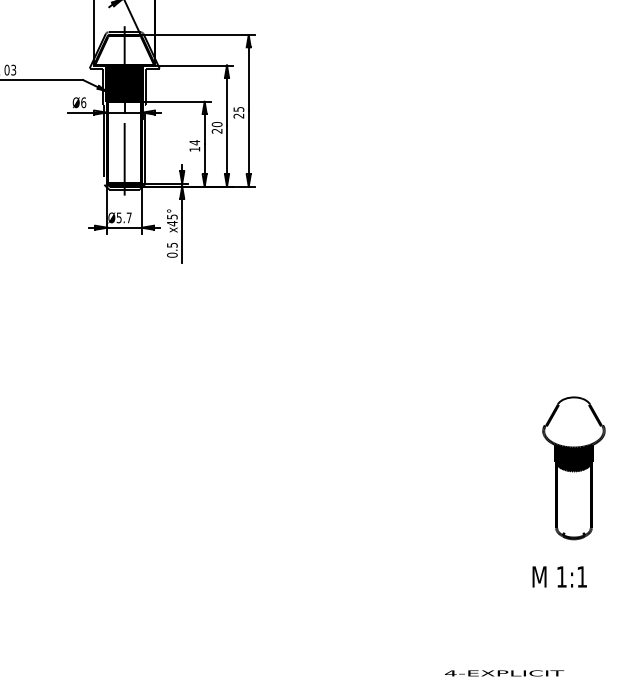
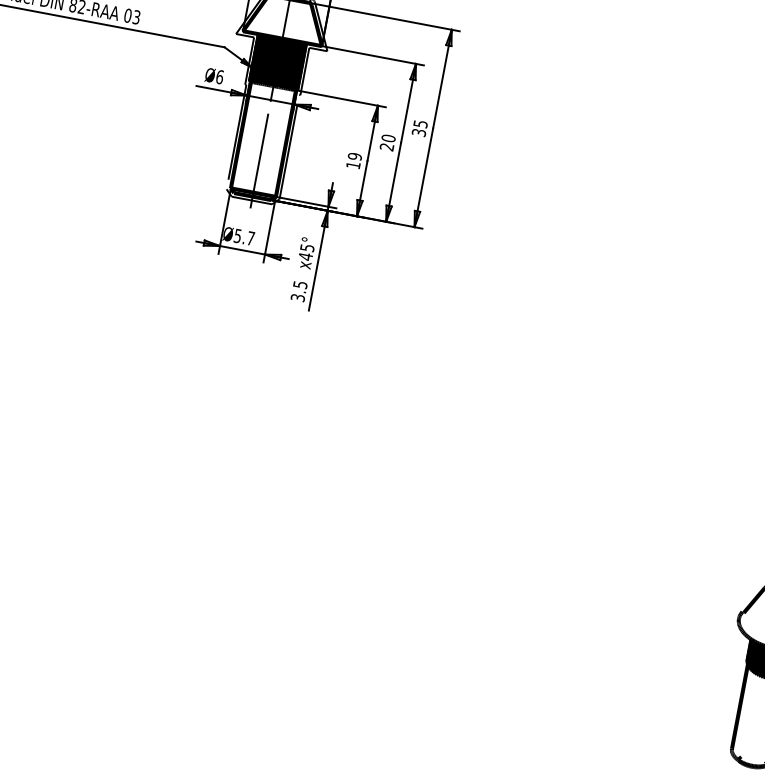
text: (239, 115) -> (419, 132), 25 -> 35
text: (194, 142) -> (354, 156), 14 -> 19
text: (172, 254) -> (298, 296), 0.5 -> 3.5

